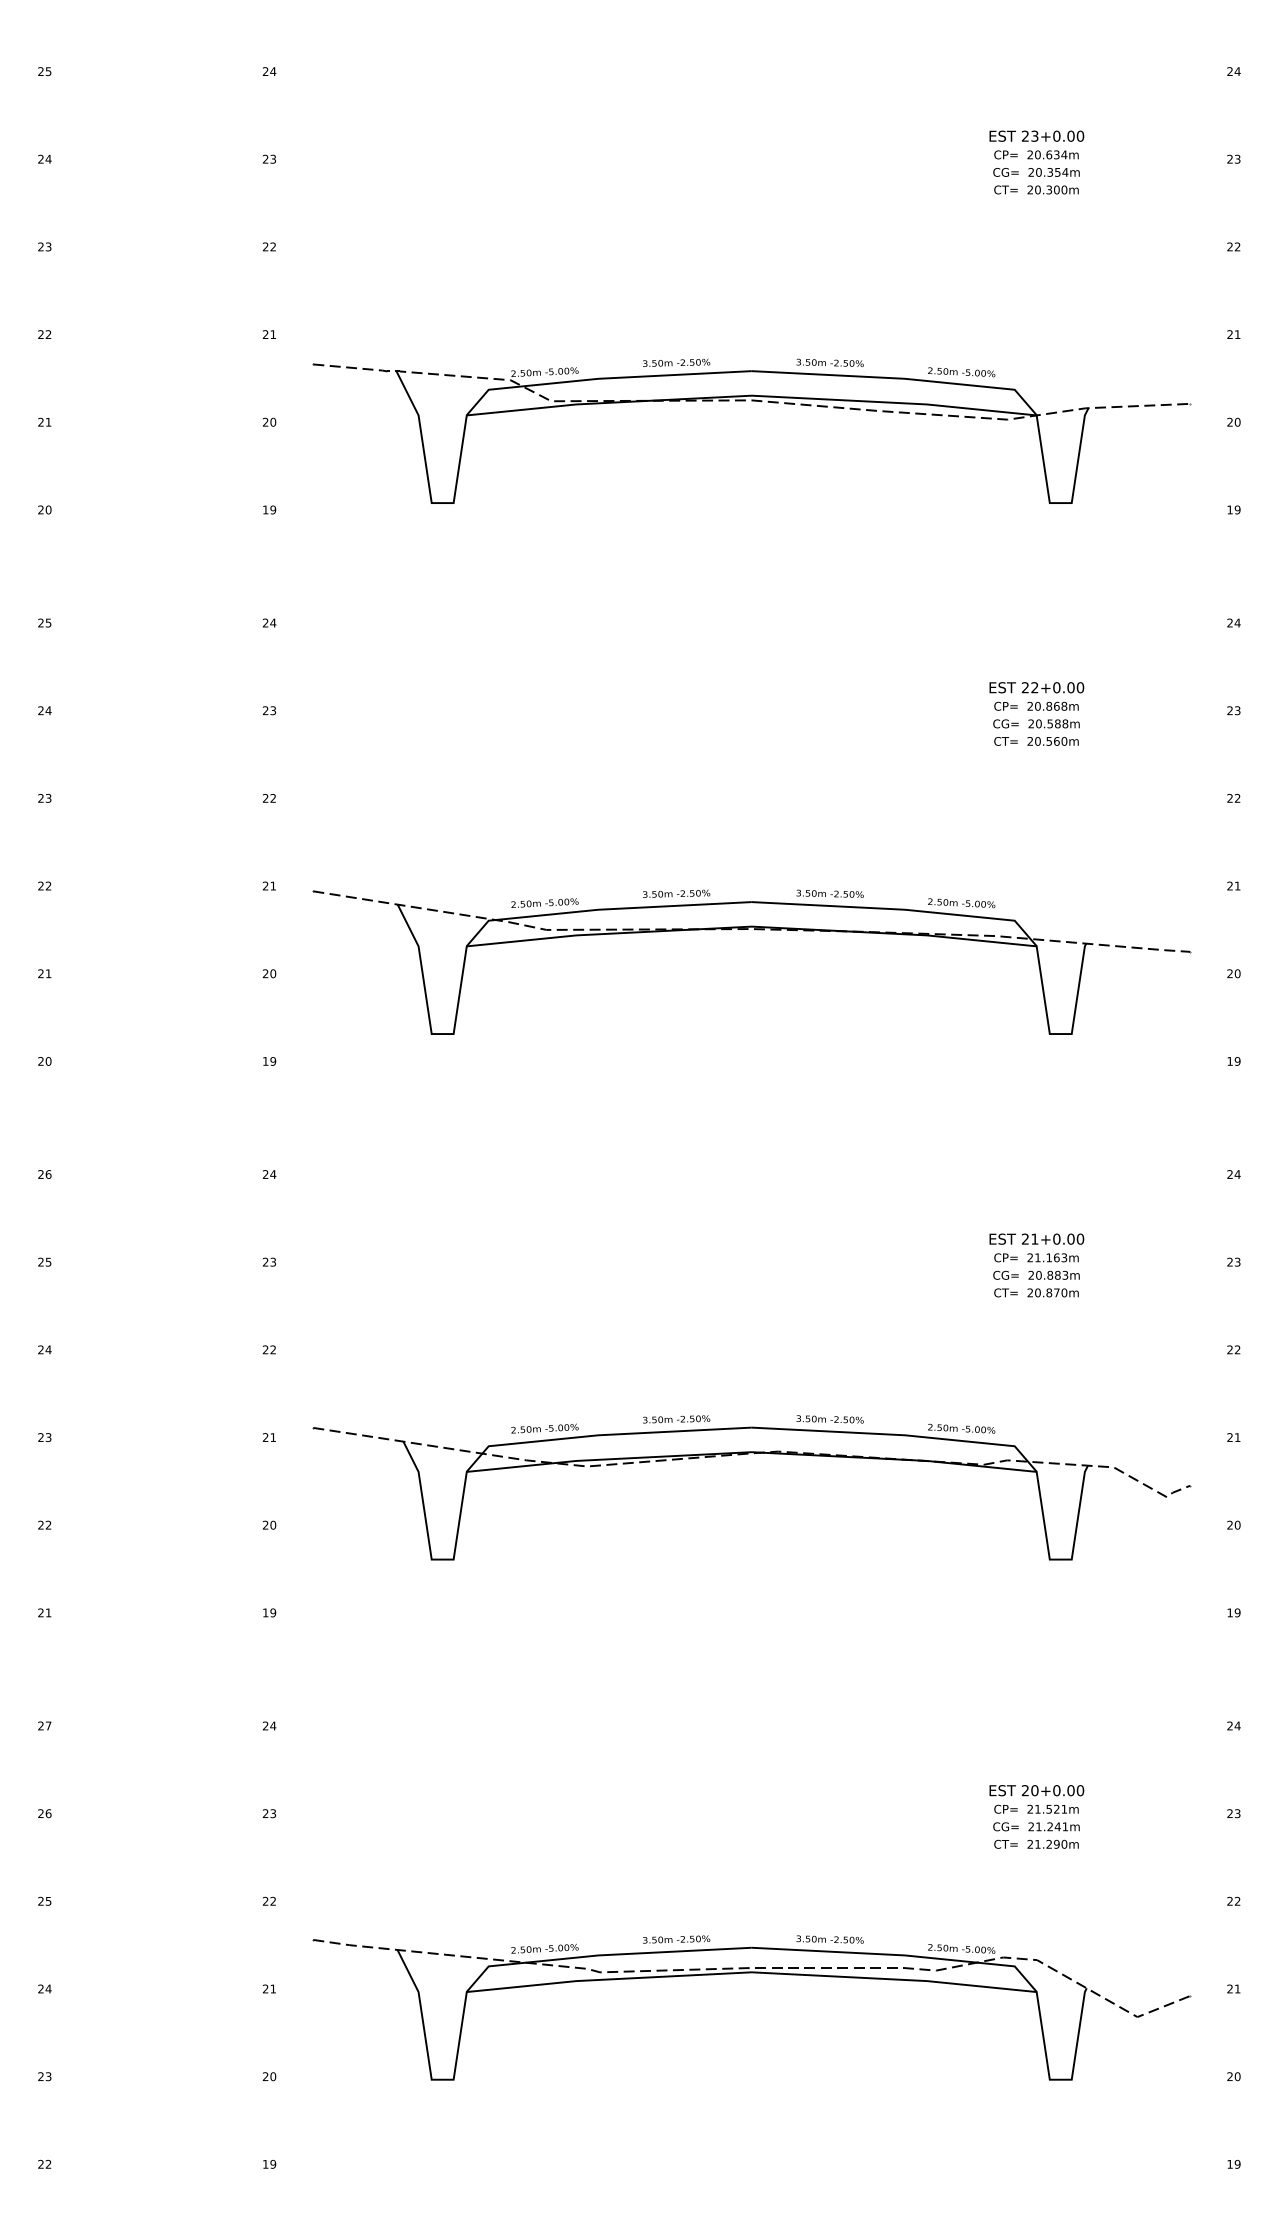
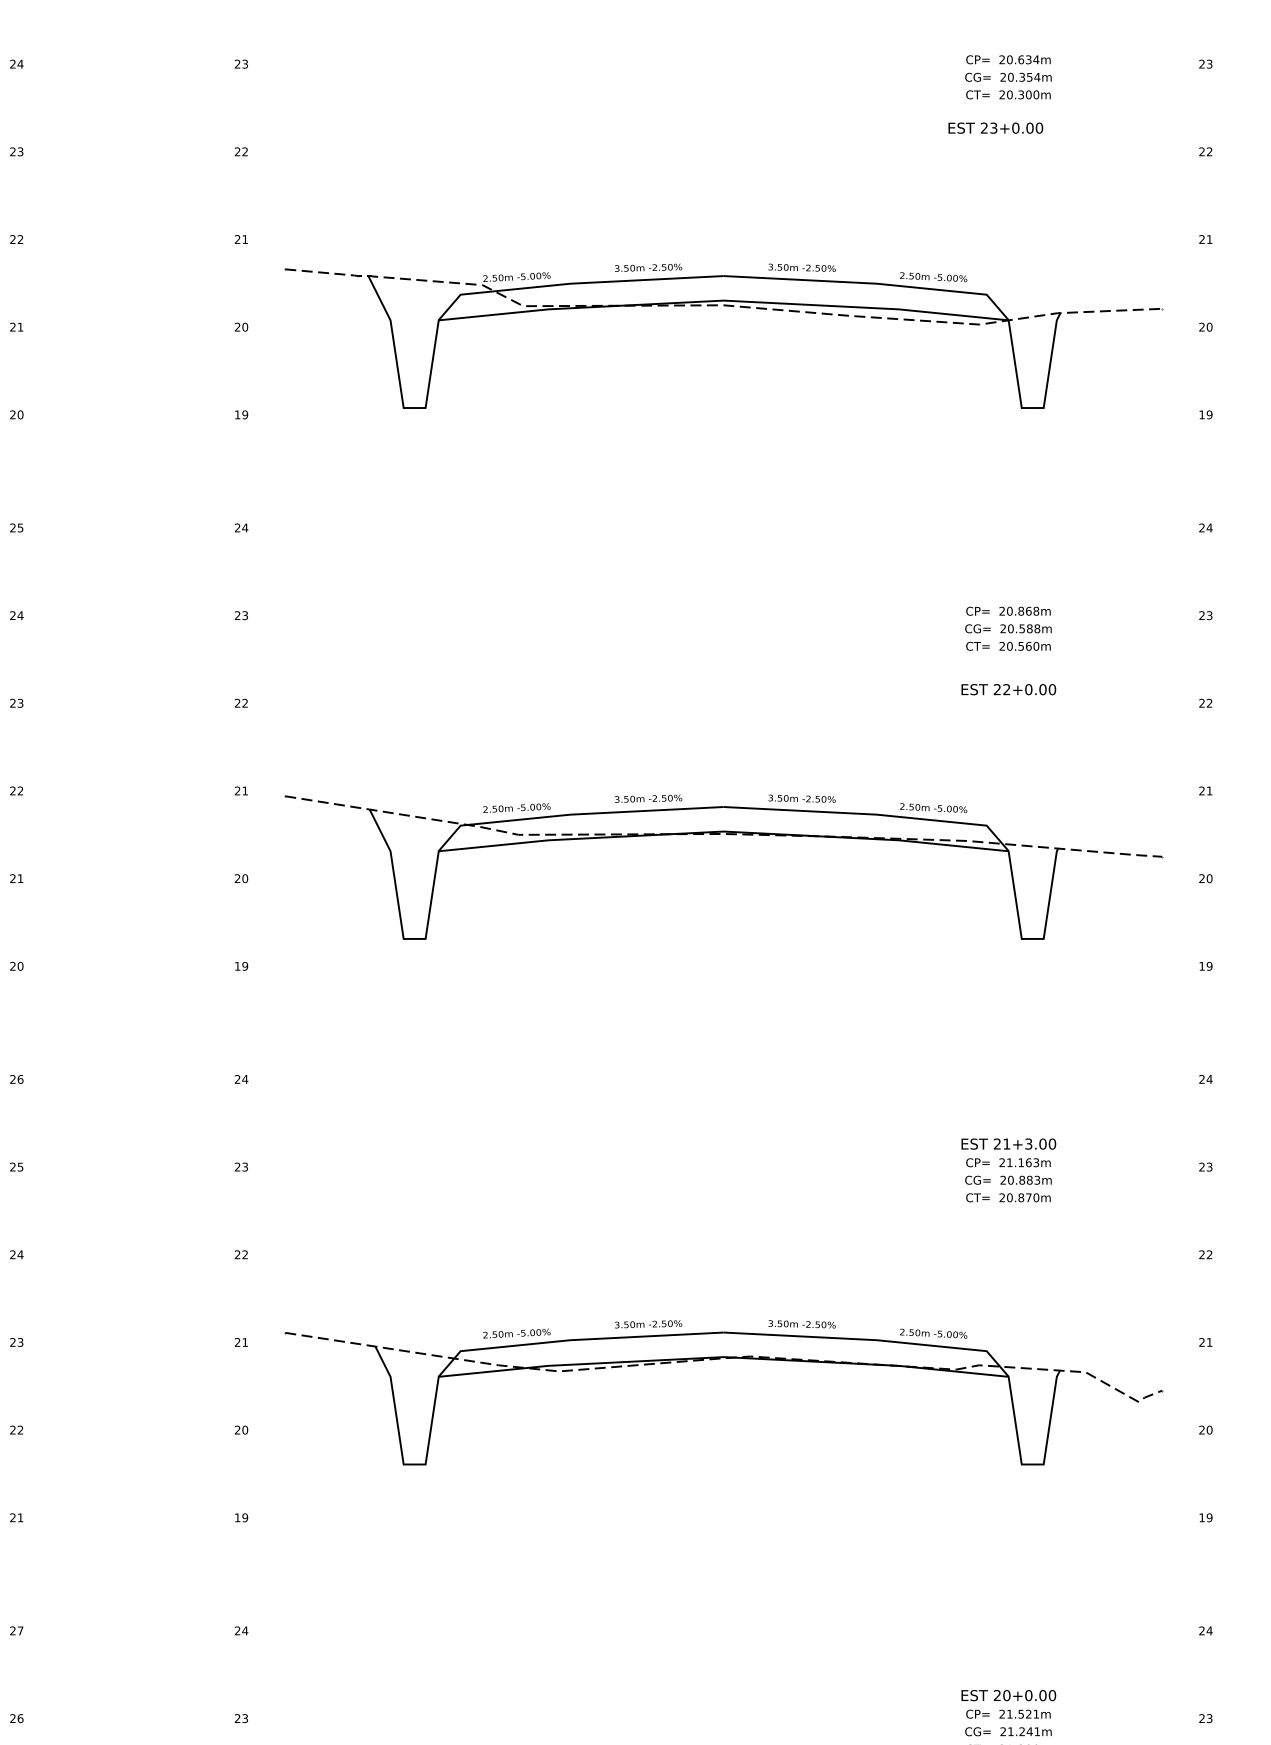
text: (1036, 135) -> (995, 127), moved
text: (1036, 687) -> (1008, 689), moved
text: (1056, 1238) -> (1028, 1143), 21+0.00 -> 21+3.00

